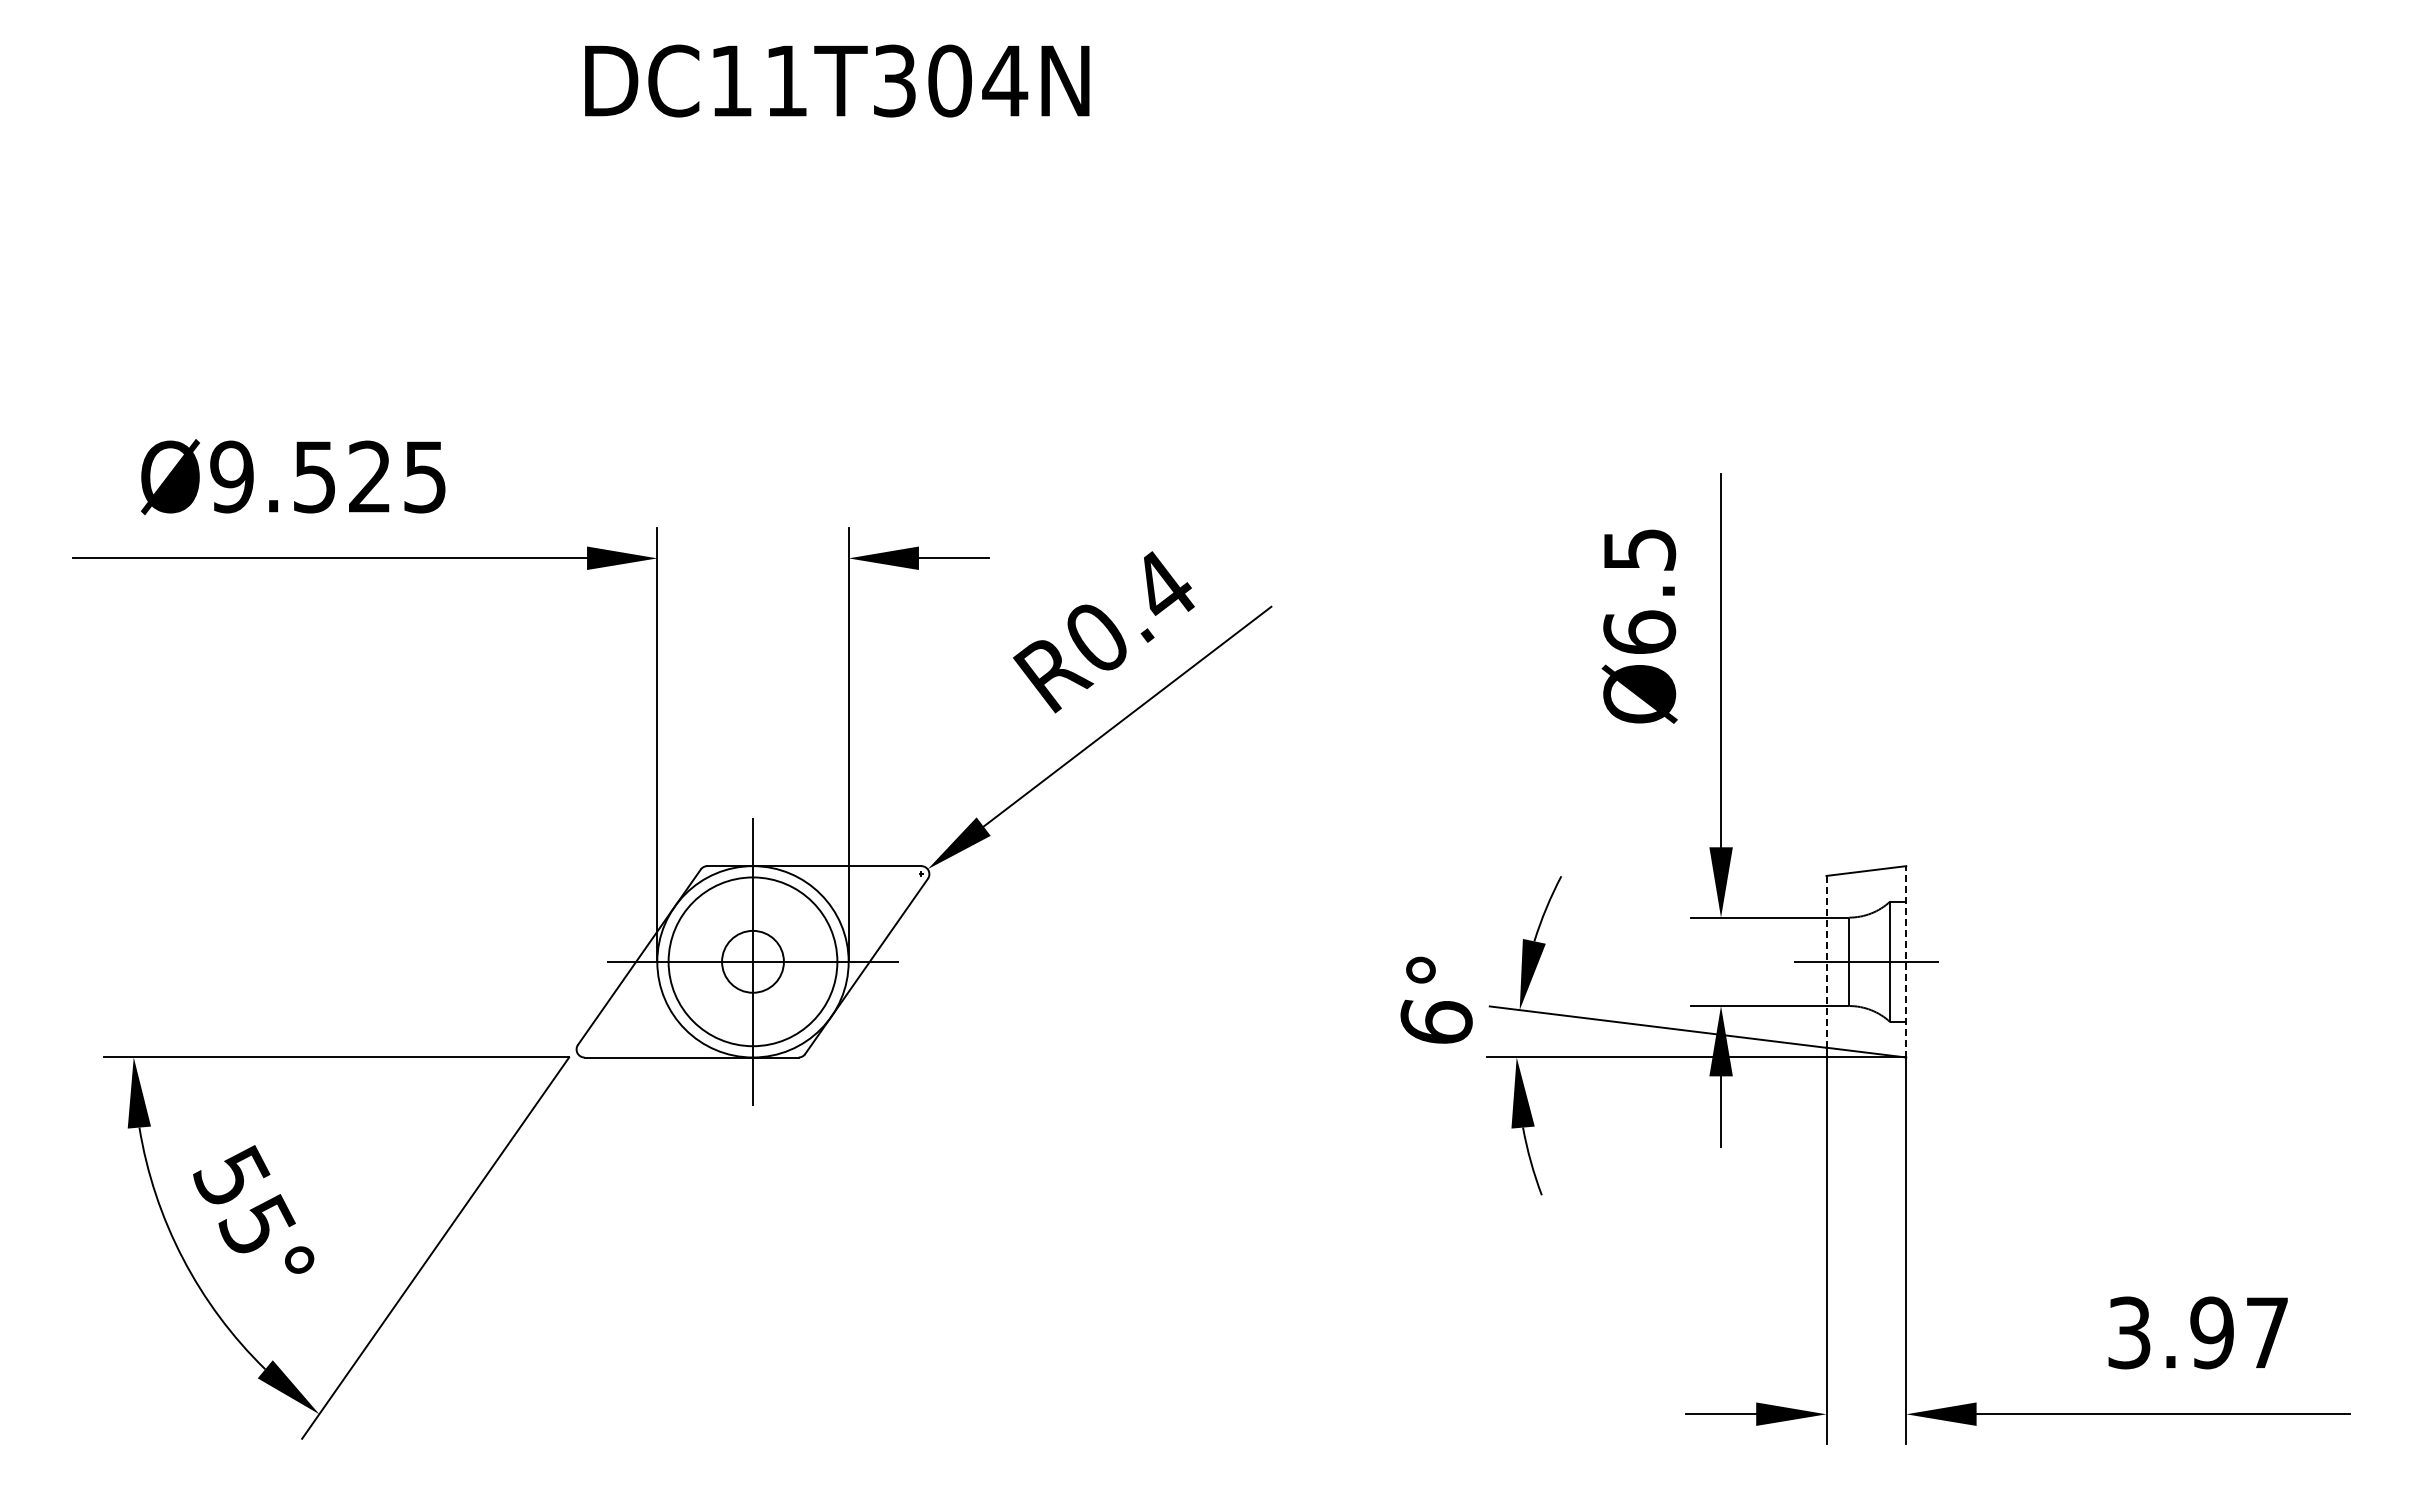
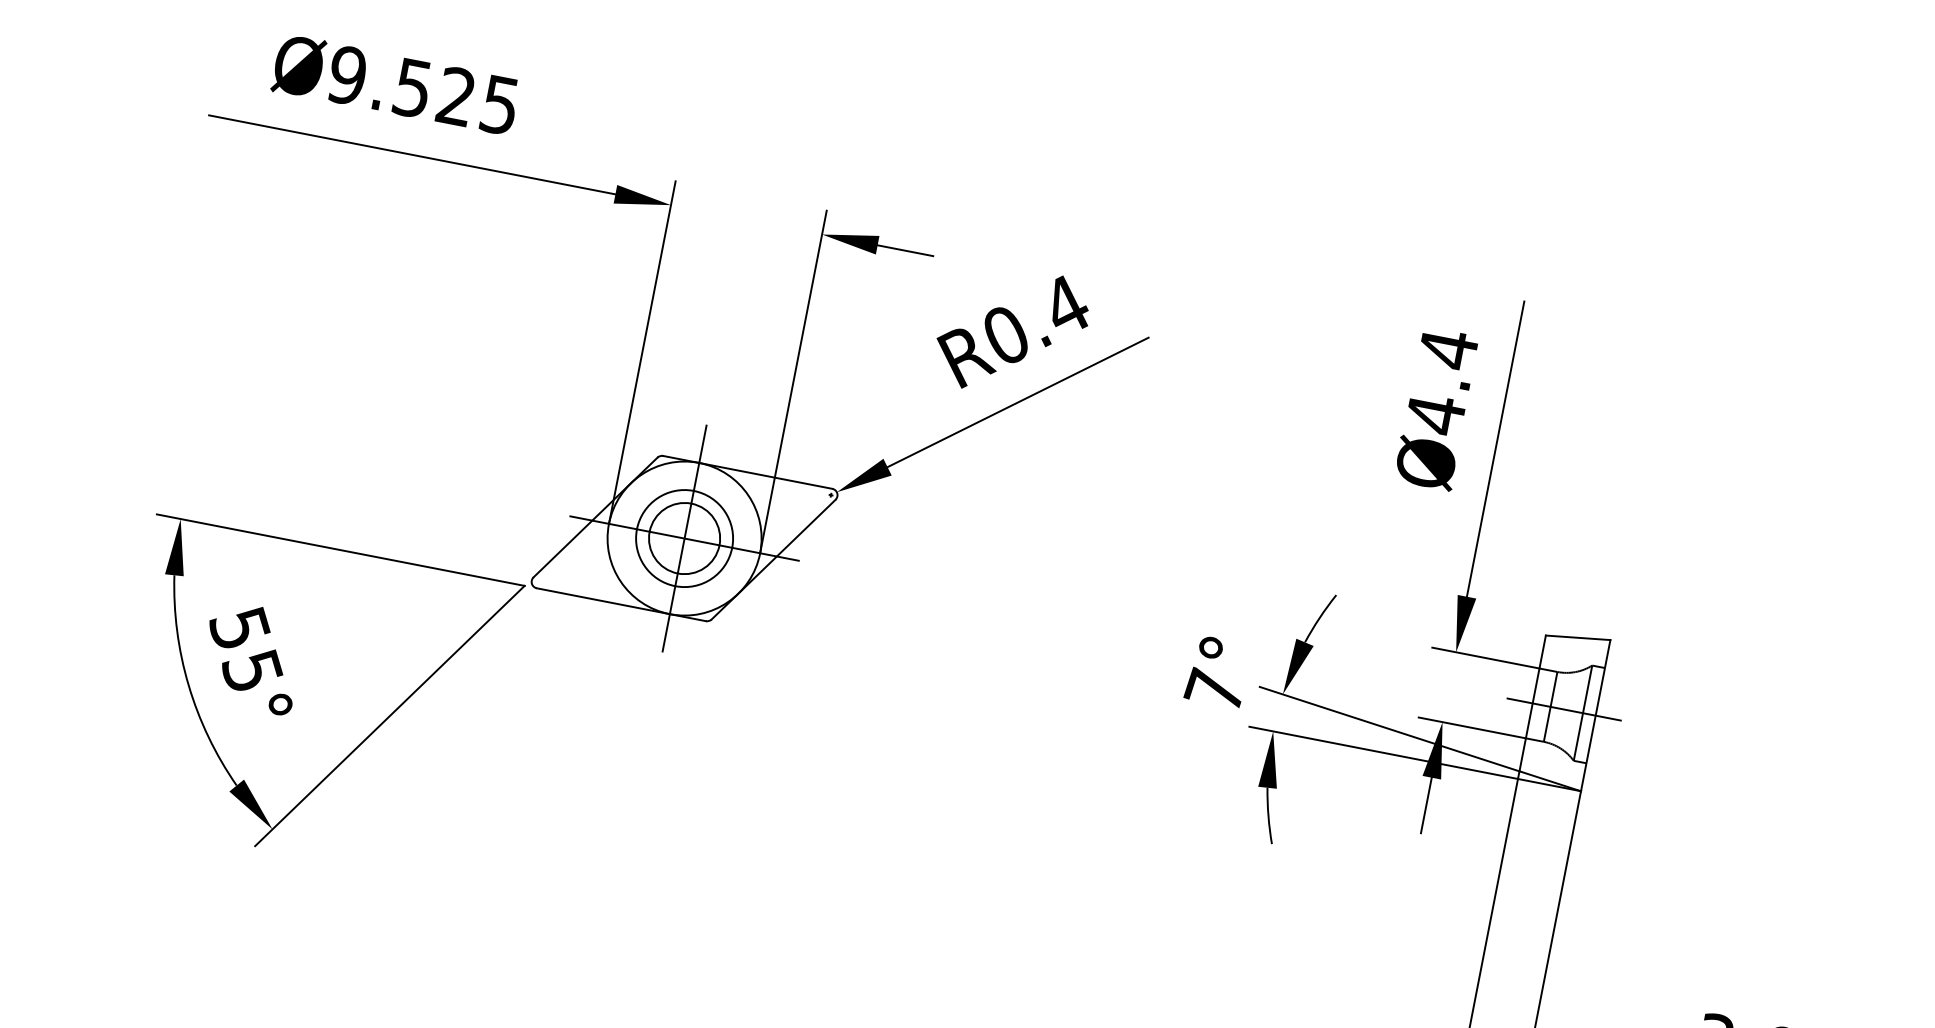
text: (1639, 591) -> (1441, 382), Ø6.5 -> Ø4.4
circle: (752, 961) -> (684, 538), size x0.71
circle: (752, 961) -> (684, 538), size x1.43
line: (1826, 961) -> (1532, 703), dashed -> solid
line: (1906, 961) -> (1595, 715), dashed -> solid
text: (1435, 1020) -> (1214, 689), 6° -> 7°

